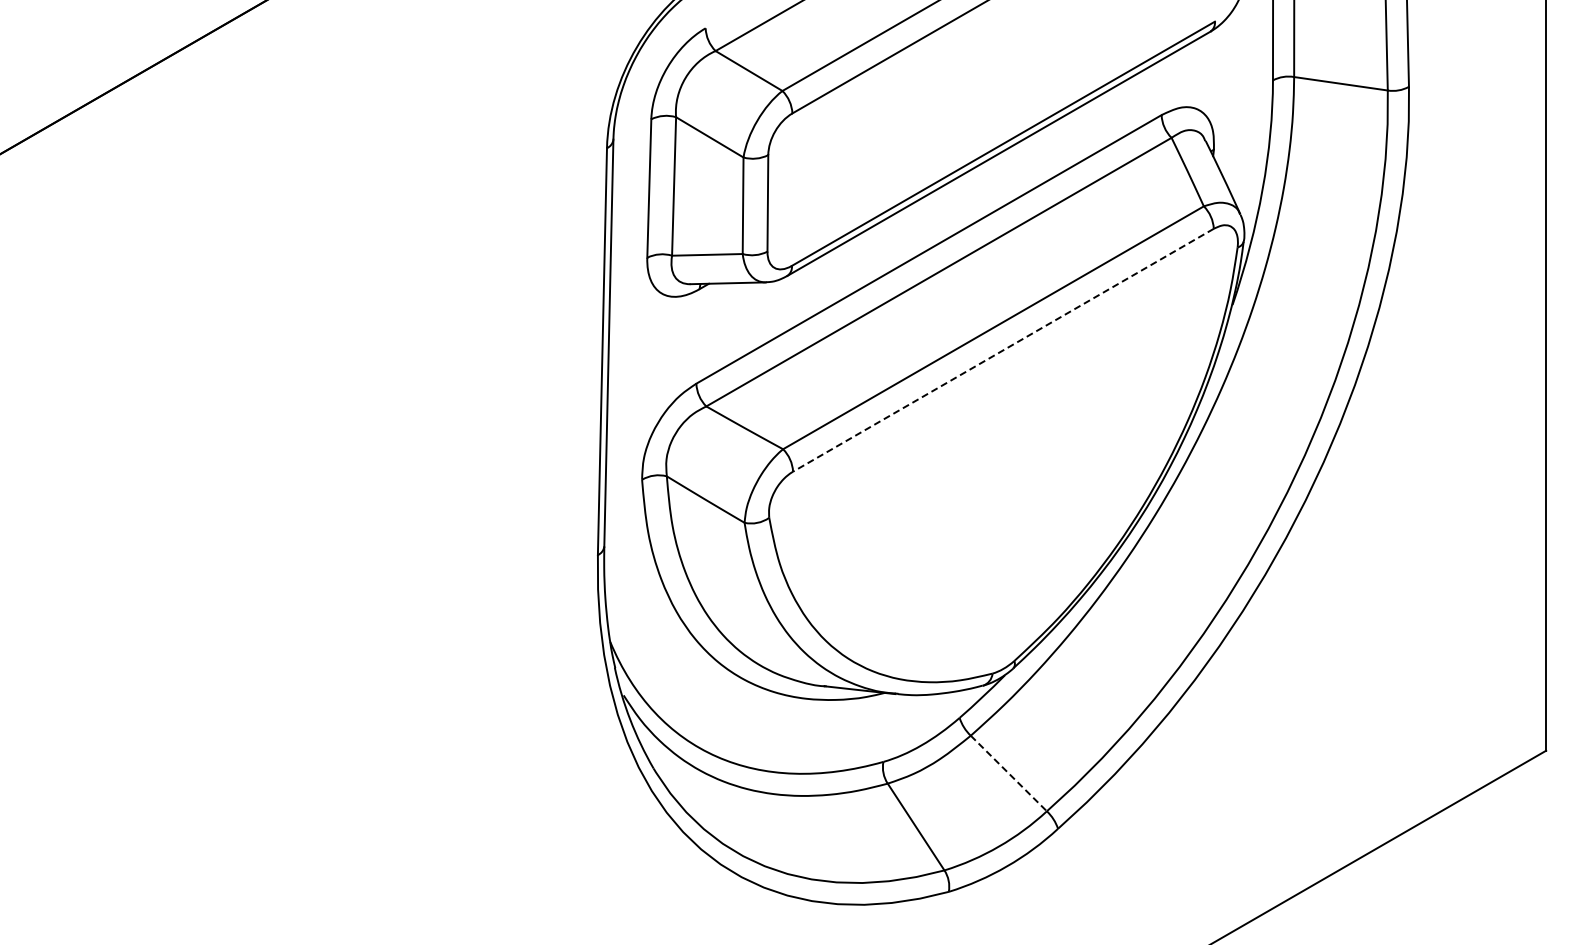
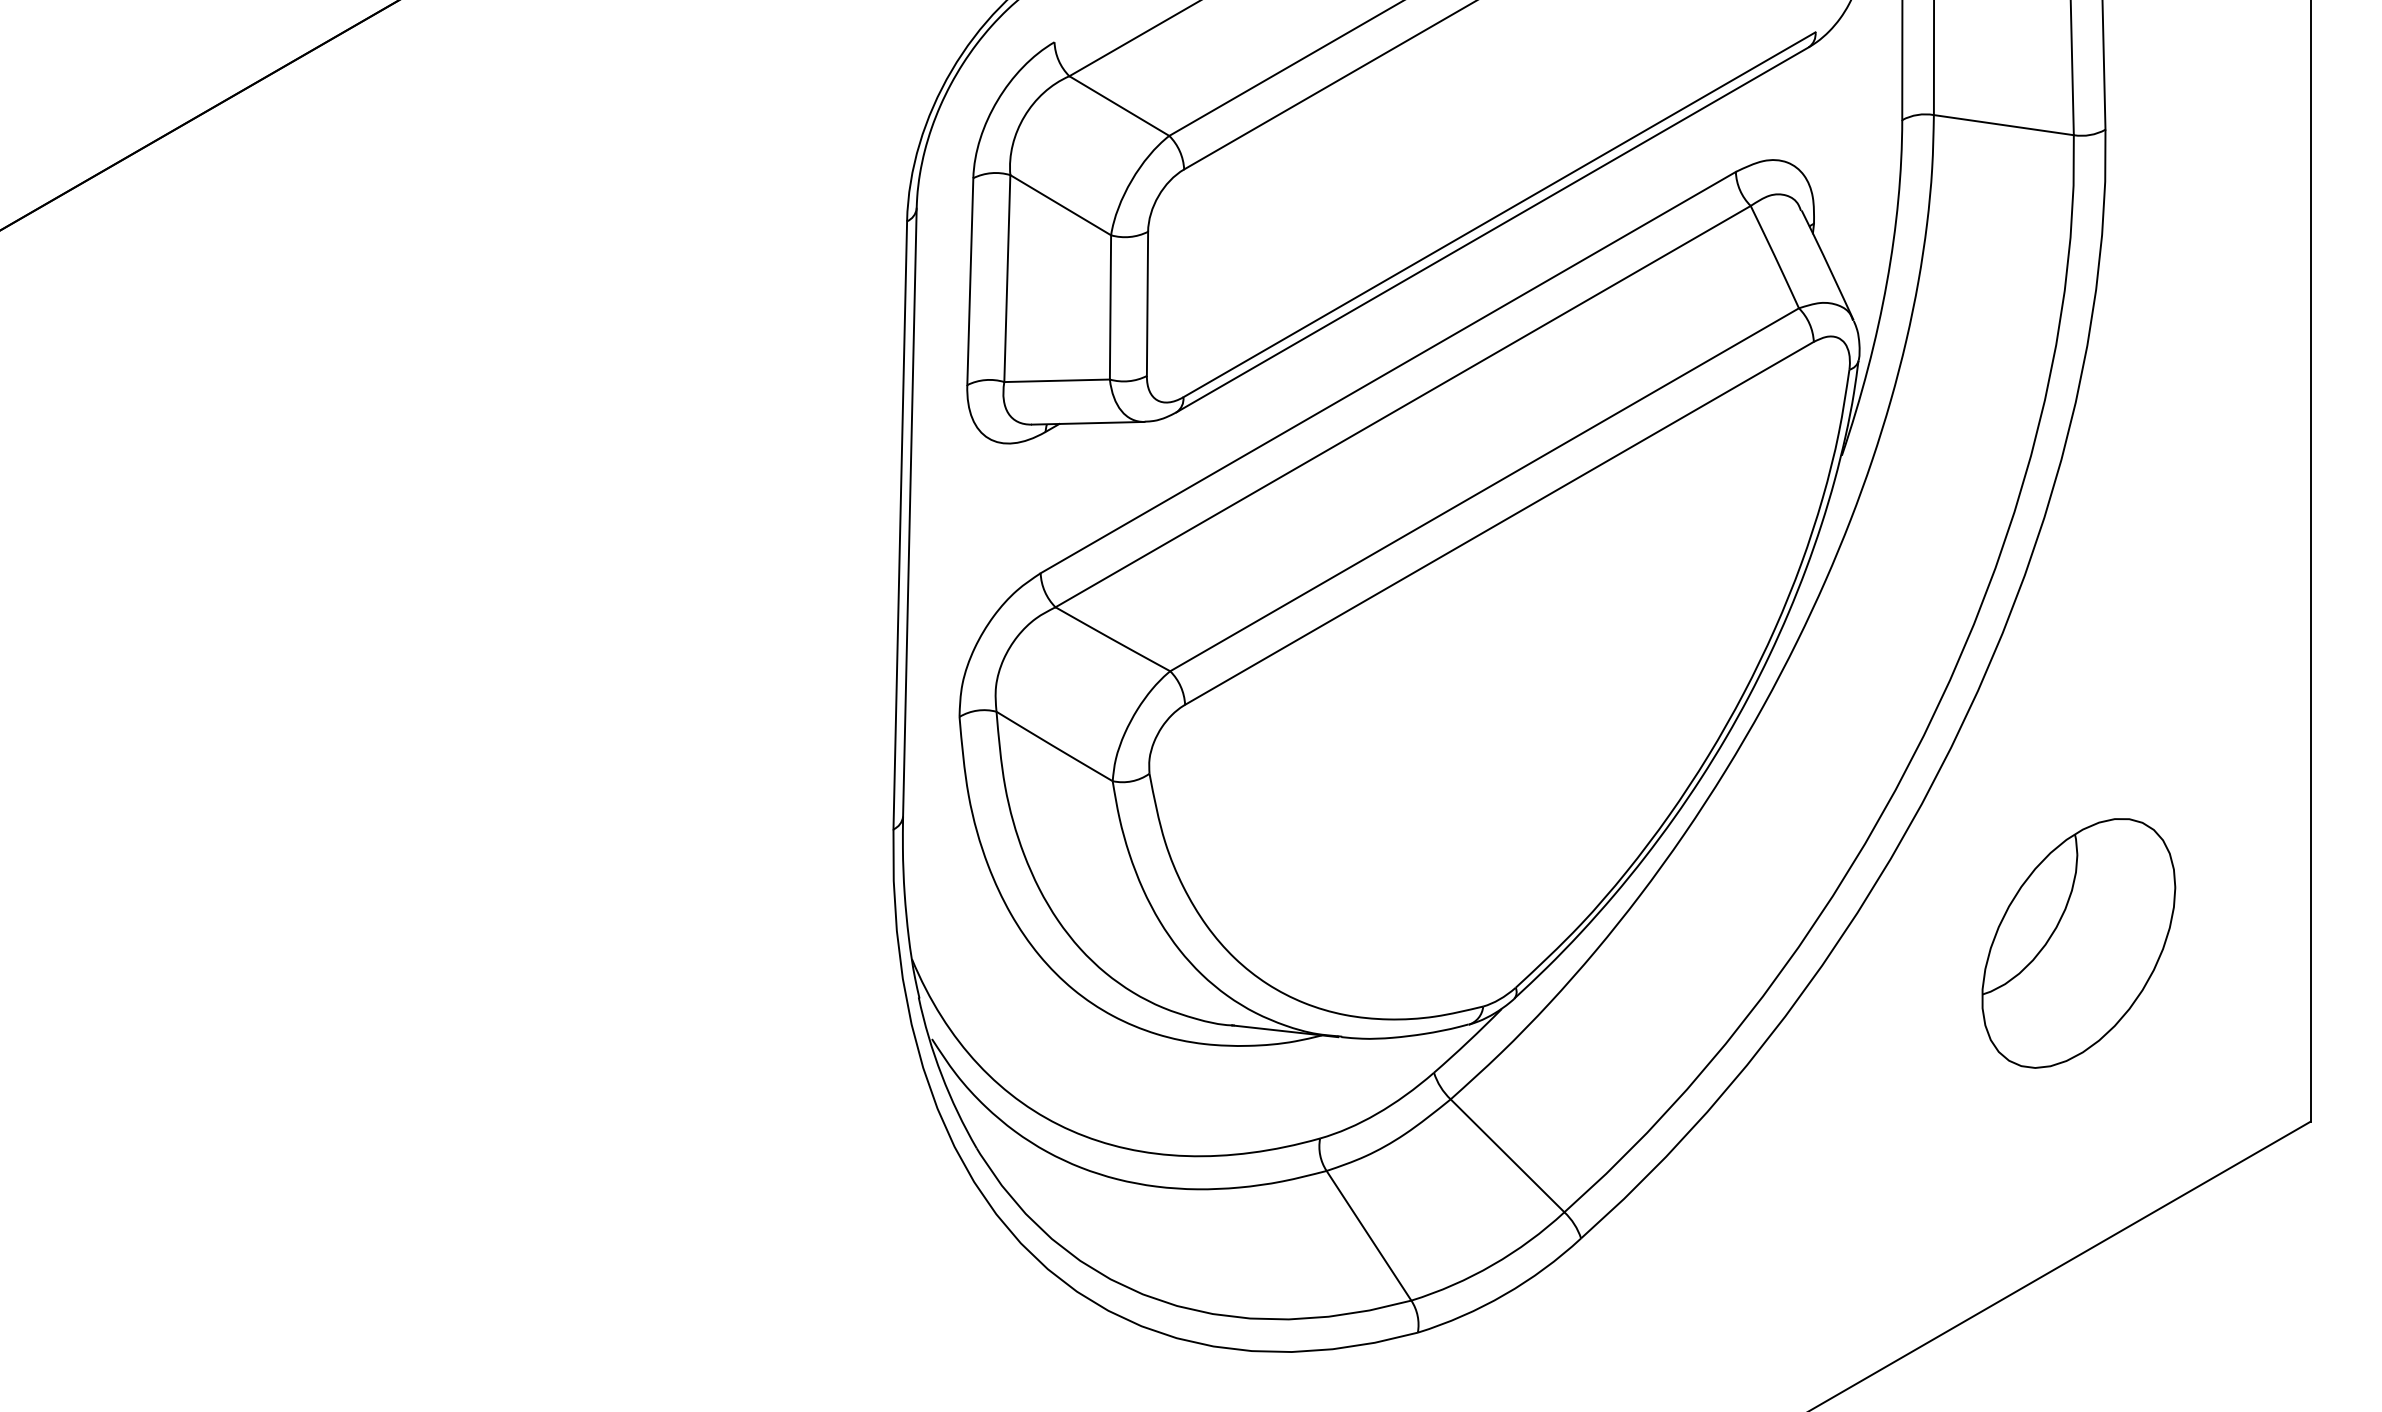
line: (1003, 350) -> (1499, 523), dashed -> solid
part: (1390, 631) -> (2077, 943), added
line: (1008, 773) -> (1507, 1155), dashed -> solid

